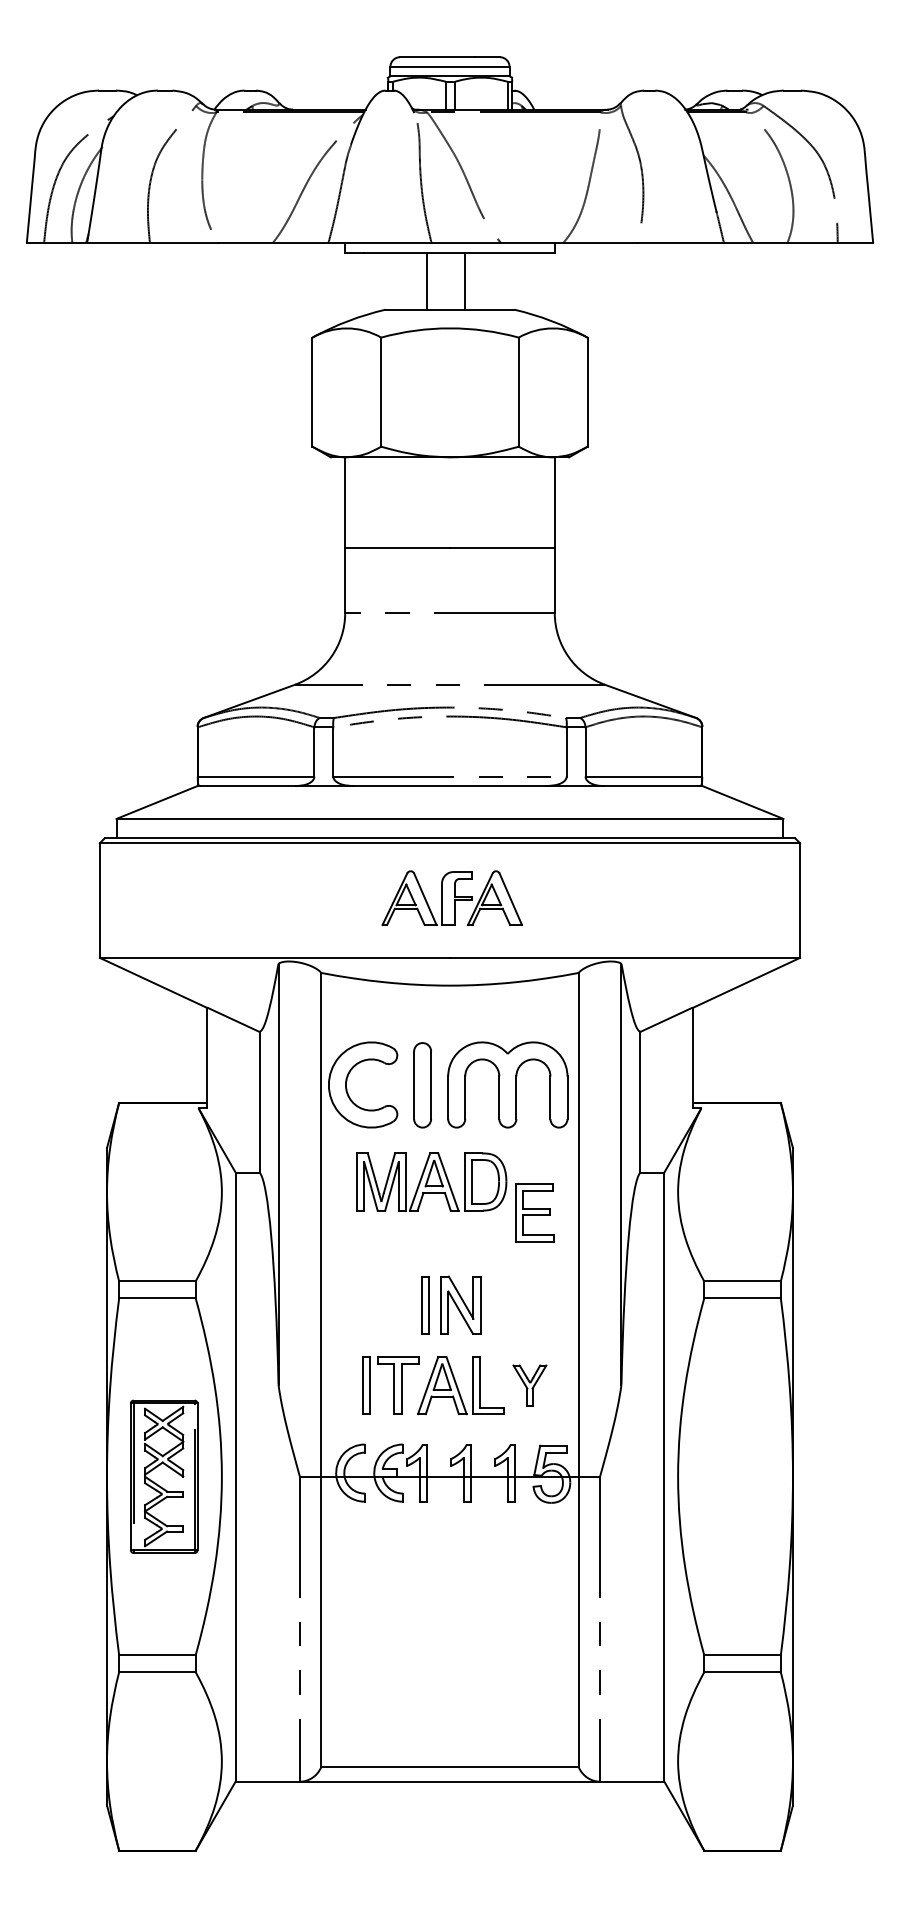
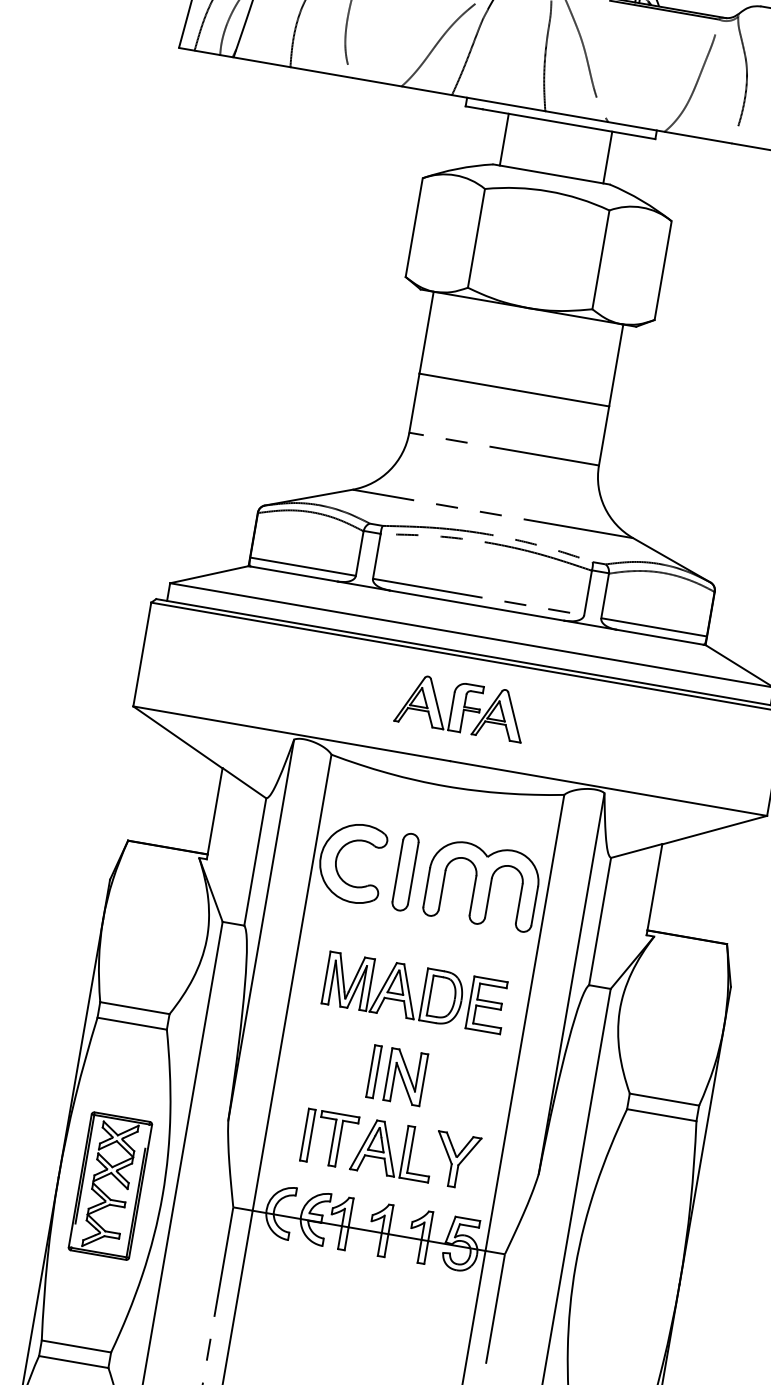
line: (426, 280) -> (504, 139), moved
line: (465, 280) -> (608, 157), moved
part: (431, 1181) -> (393, 988), moved
part: (529, 1385) -> (455, 1160), size x1.43

